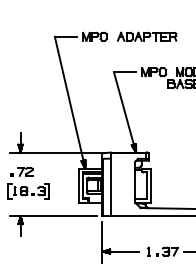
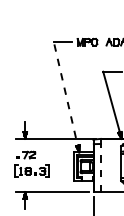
line: (70, 102) -> (66, 97), solid -> dashed
line: (110, 187) -> (100, 168), solid -> dashed

